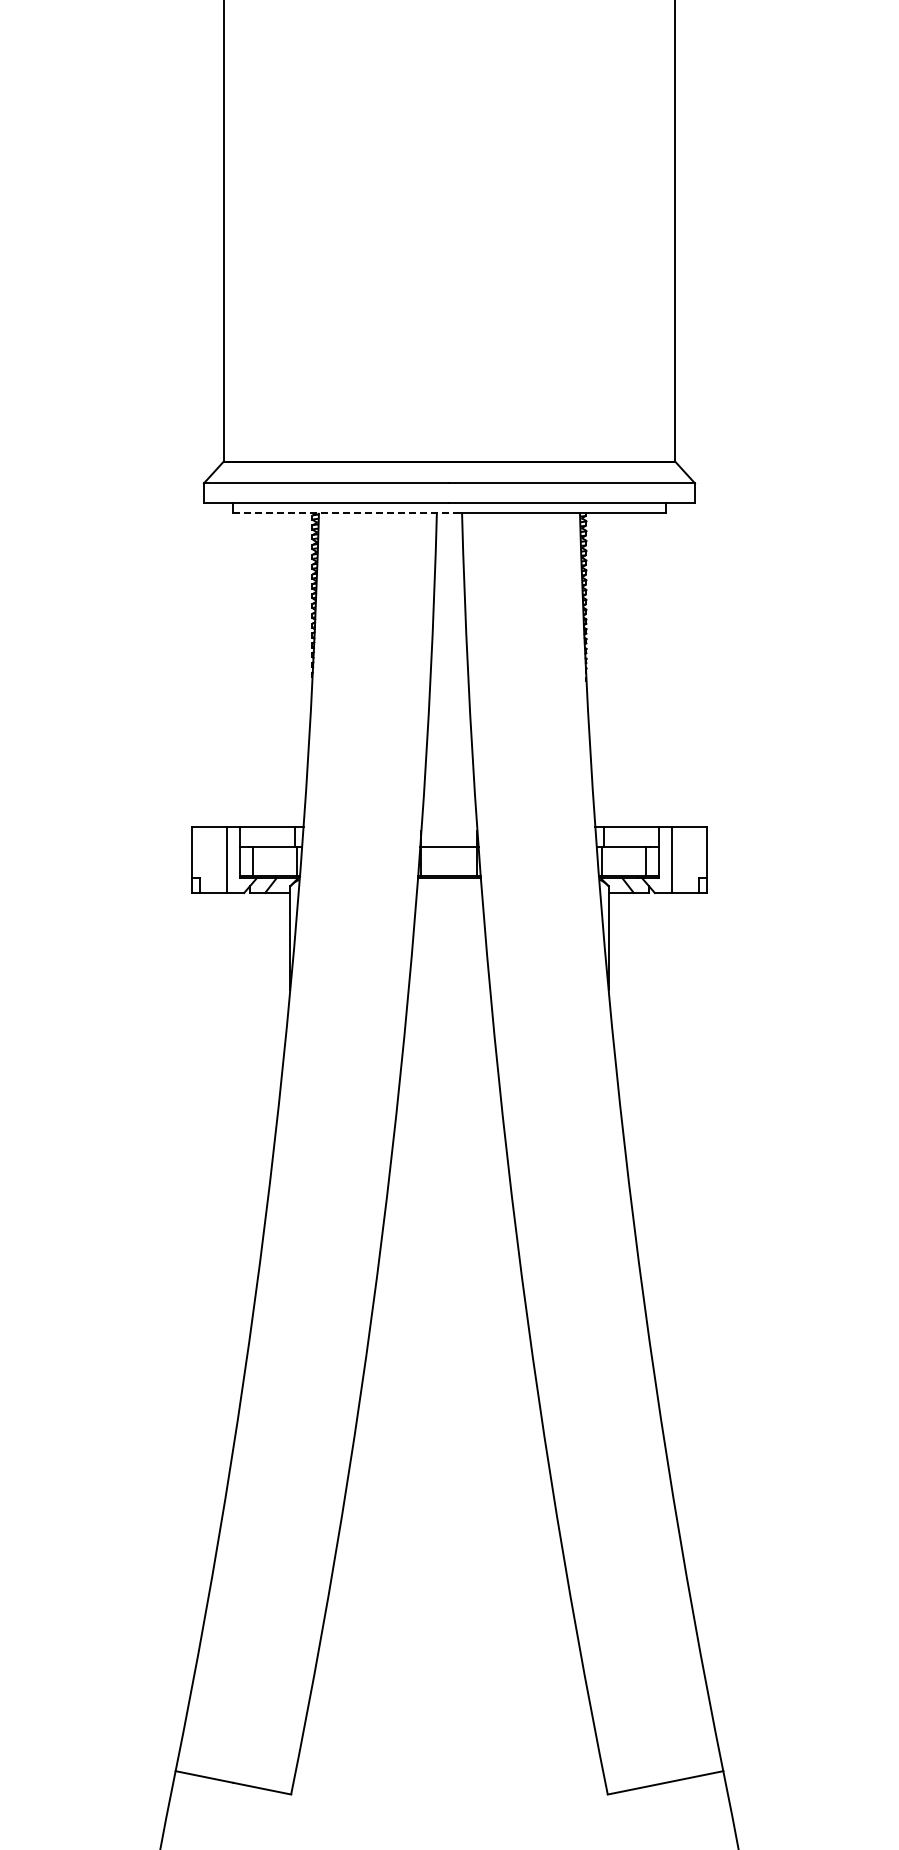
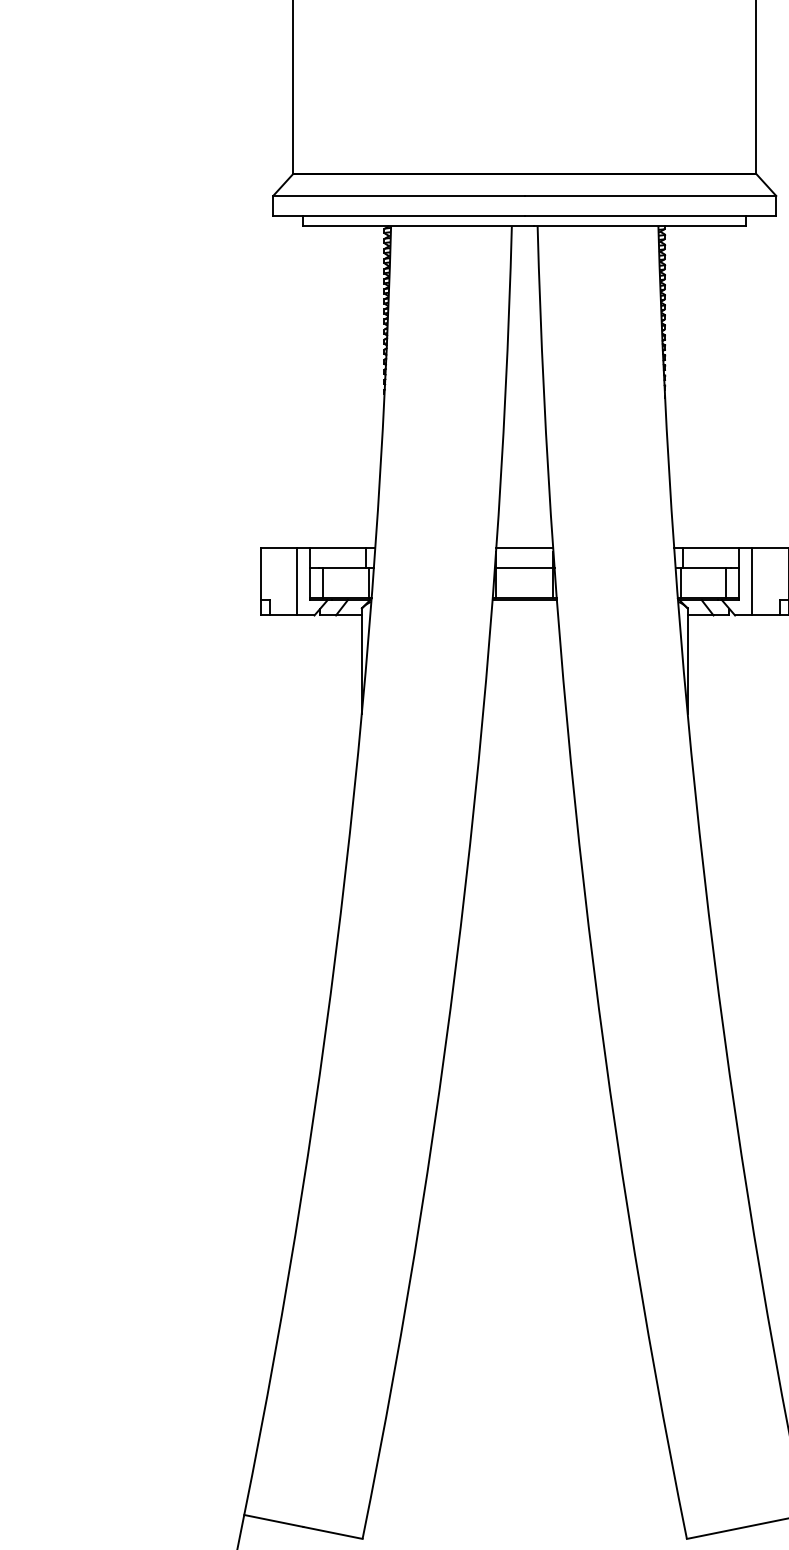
line: (346, 512) -> (419, 225), dashed -> solid
line: (449, 827) -> (524, 548), added

